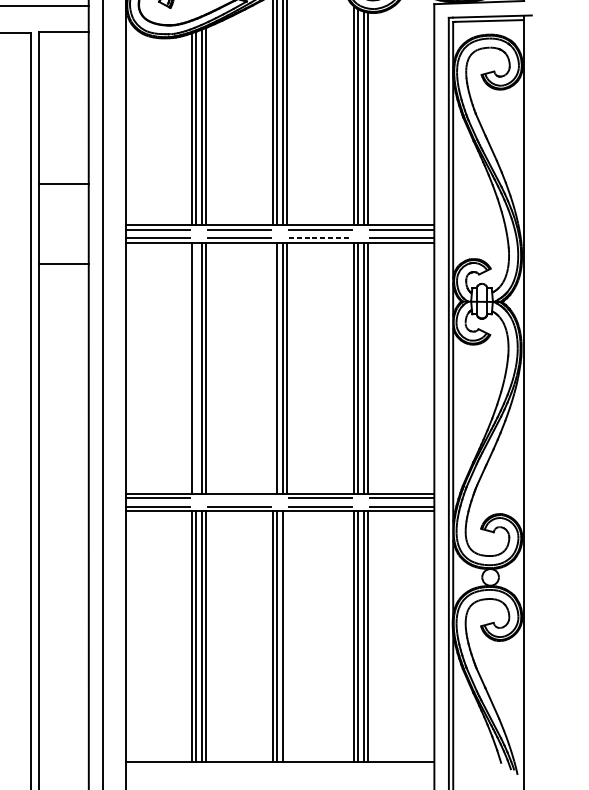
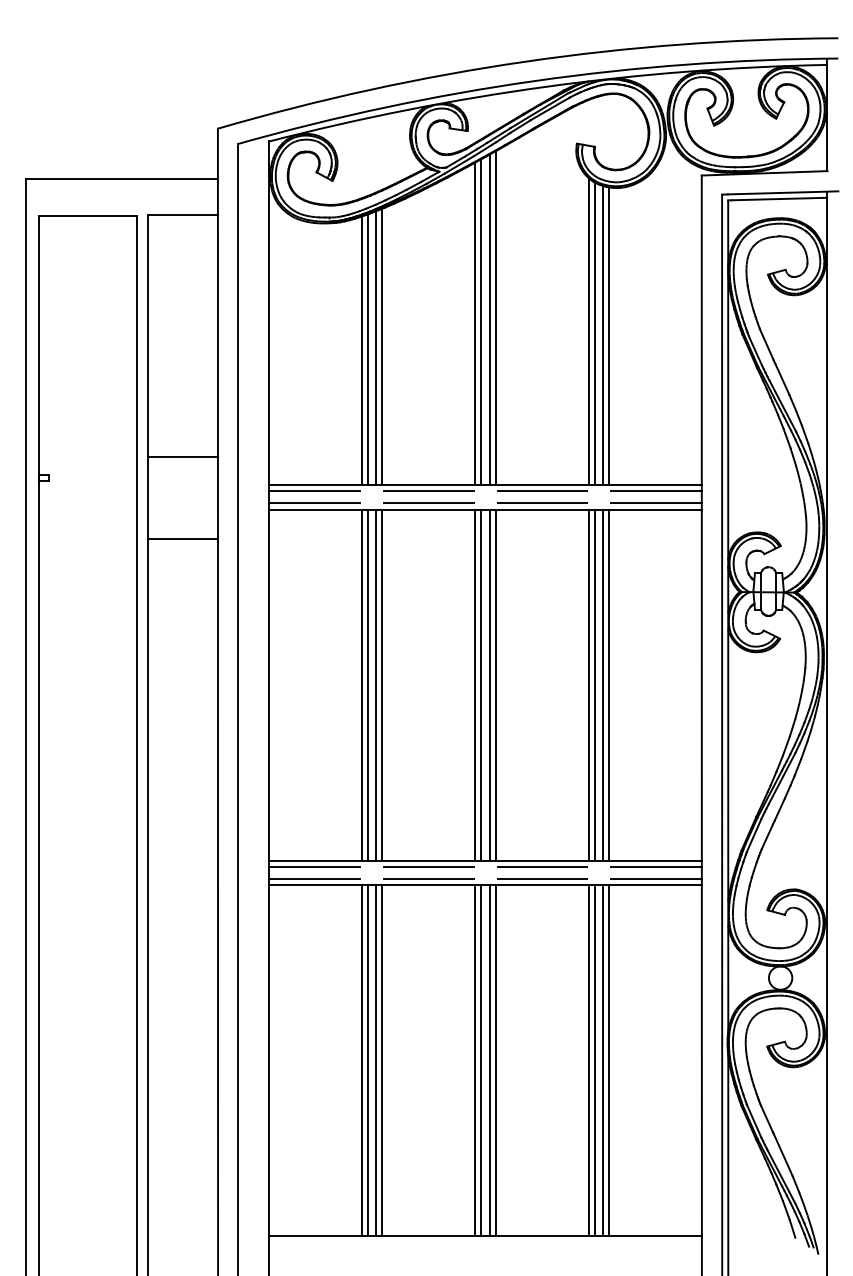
line: (63, 184) -> (182, 457), moved
line: (321, 238) -> (543, 503), dashed -> solid
line: (196, 367) -> (368, 684), added
line: (272, 367) -> (475, 684), added
line: (239, 497) -> (428, 866), added
line: (286, 636) -> (495, 1060), added

